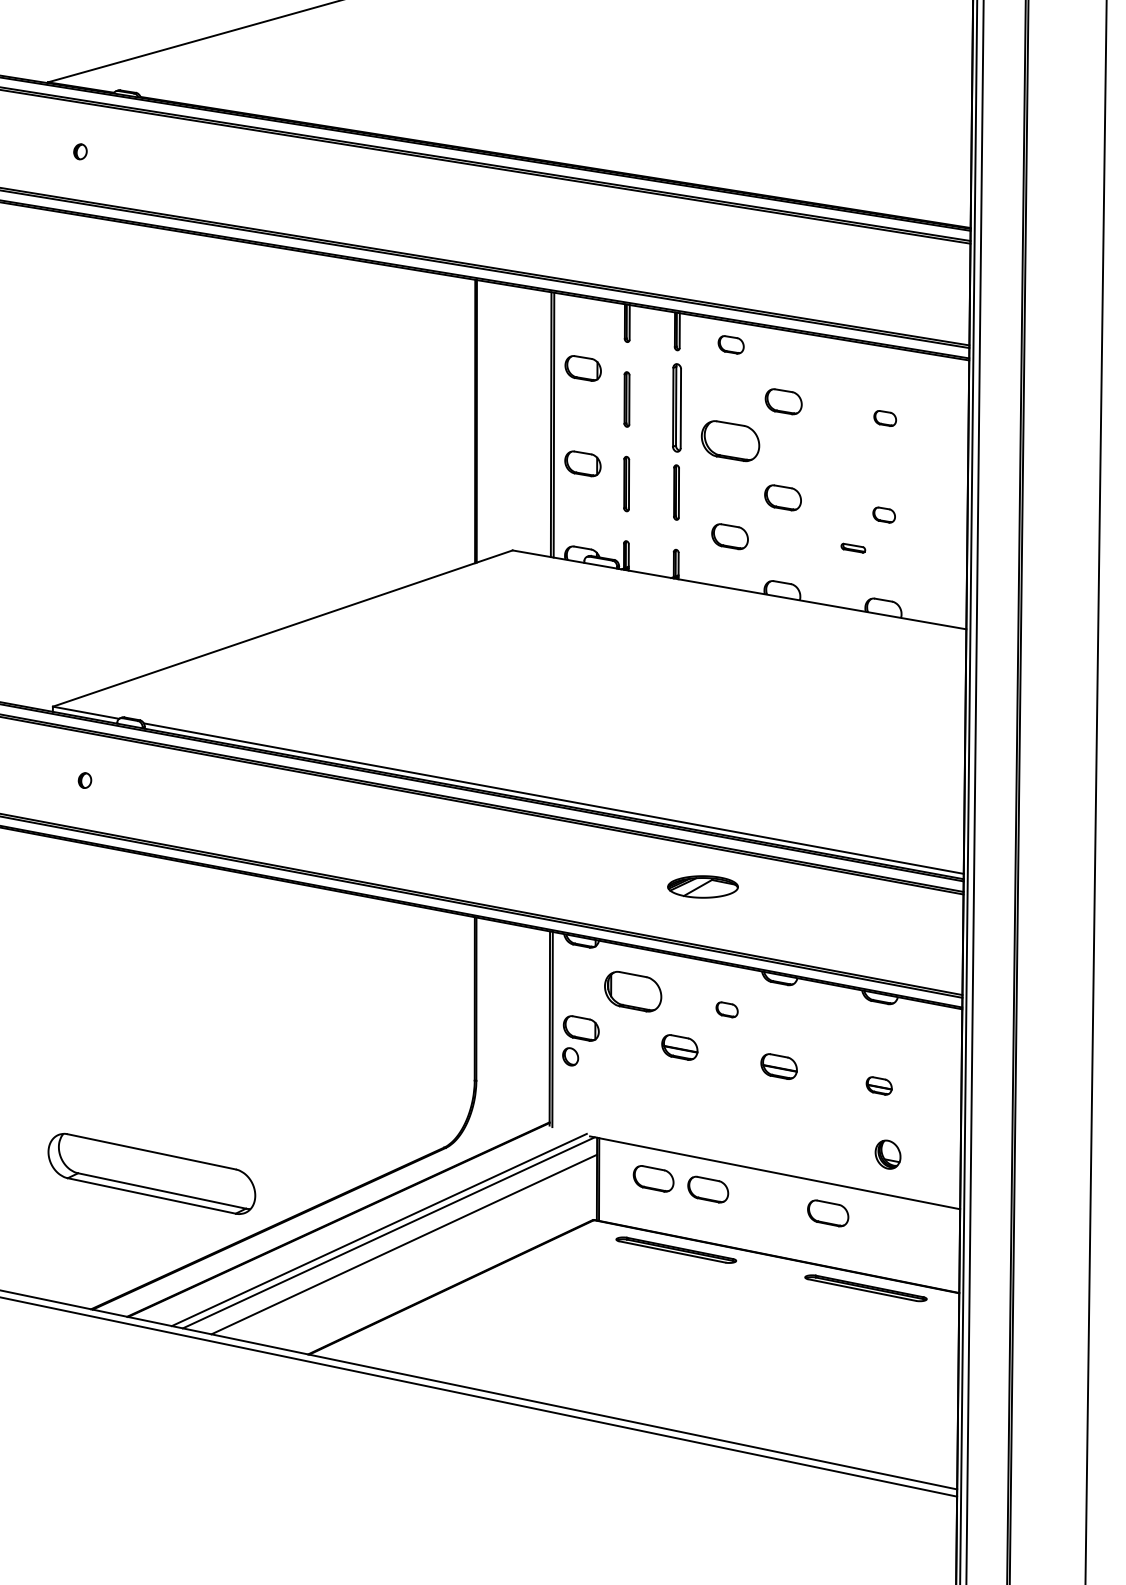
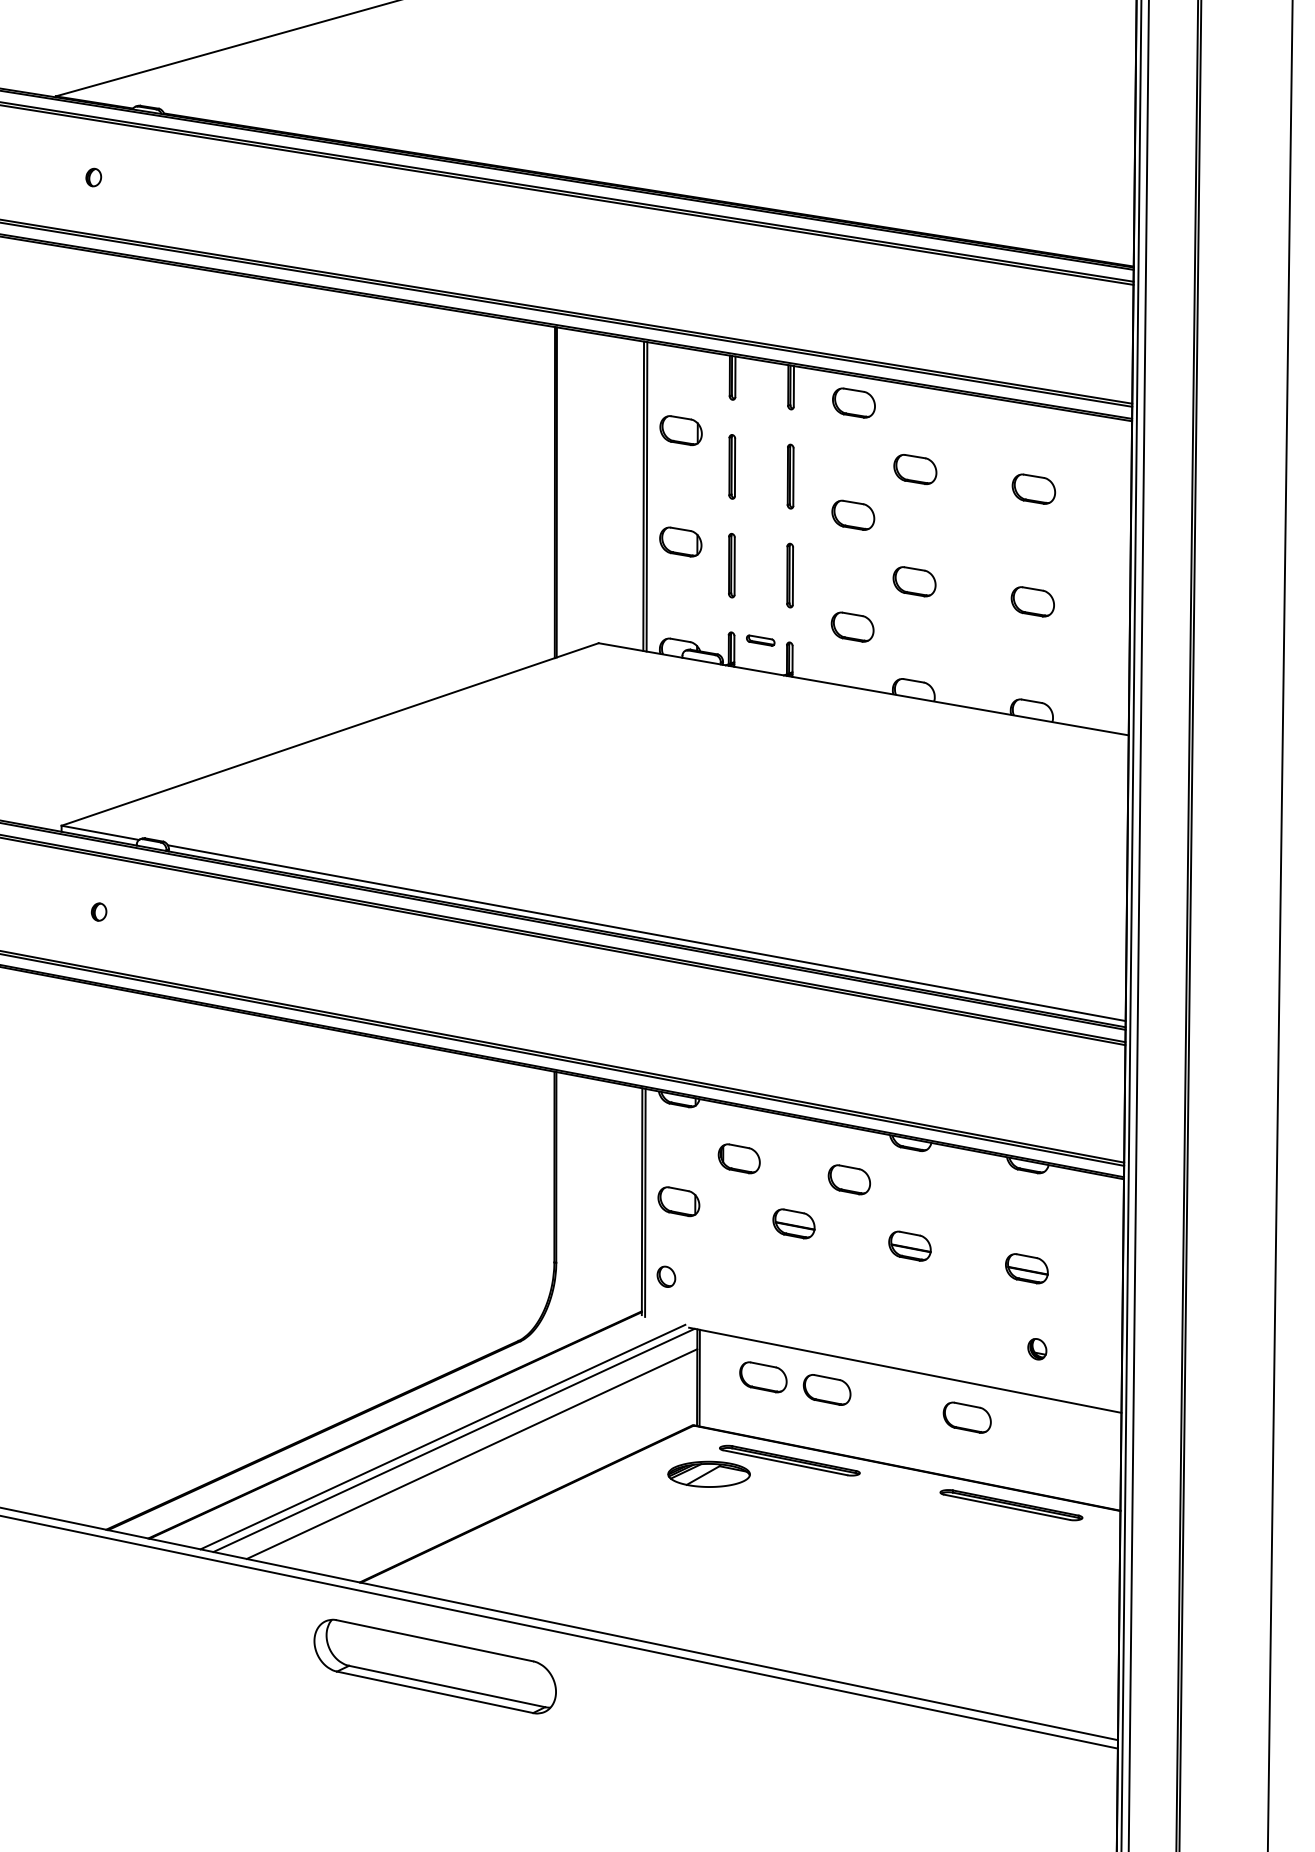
part: (730, 344) -> (853, 402), size x1.43
part: (676, 407) -> (790, 476), size x0.62
part: (884, 418) -> (1033, 488), size x1.67
part: (730, 440) -> (853, 514), size x0.62
part: (884, 514) -> (1032, 601), size x1.67
part: (853, 548) -> (760, 640), moved
part: (702, 886) -> (708, 1473), moved
part: (632, 991) -> (738, 1158), size x0.62
part: (726, 1009) -> (848, 1179), size x1.67
part: (570, 1056) -> (666, 1276), moved
part: (878, 1085) -> (1026, 1268), size x1.43
part: (888, 1155) -> (1037, 1349), size x0.62
part: (151, 1173) -> (434, 1666), moved

